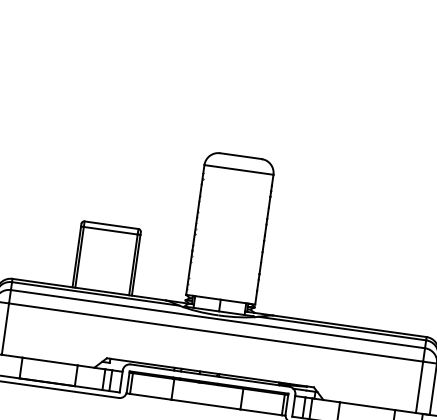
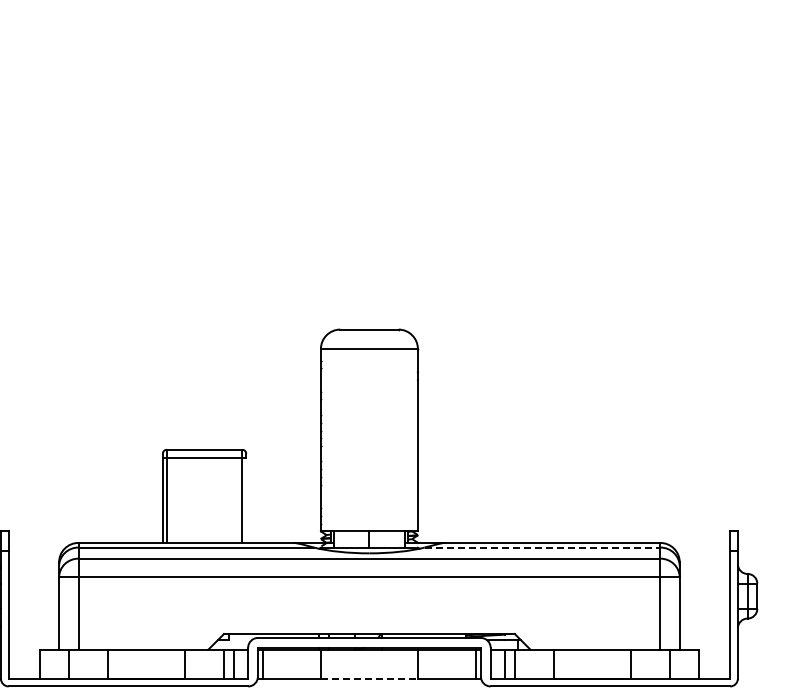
line: (136, 264) -> (246, 499), removed
line: (342, 328) -> (542, 547), solid -> dashed
line: (206, 404) -> (369, 678), solid -> dashed

